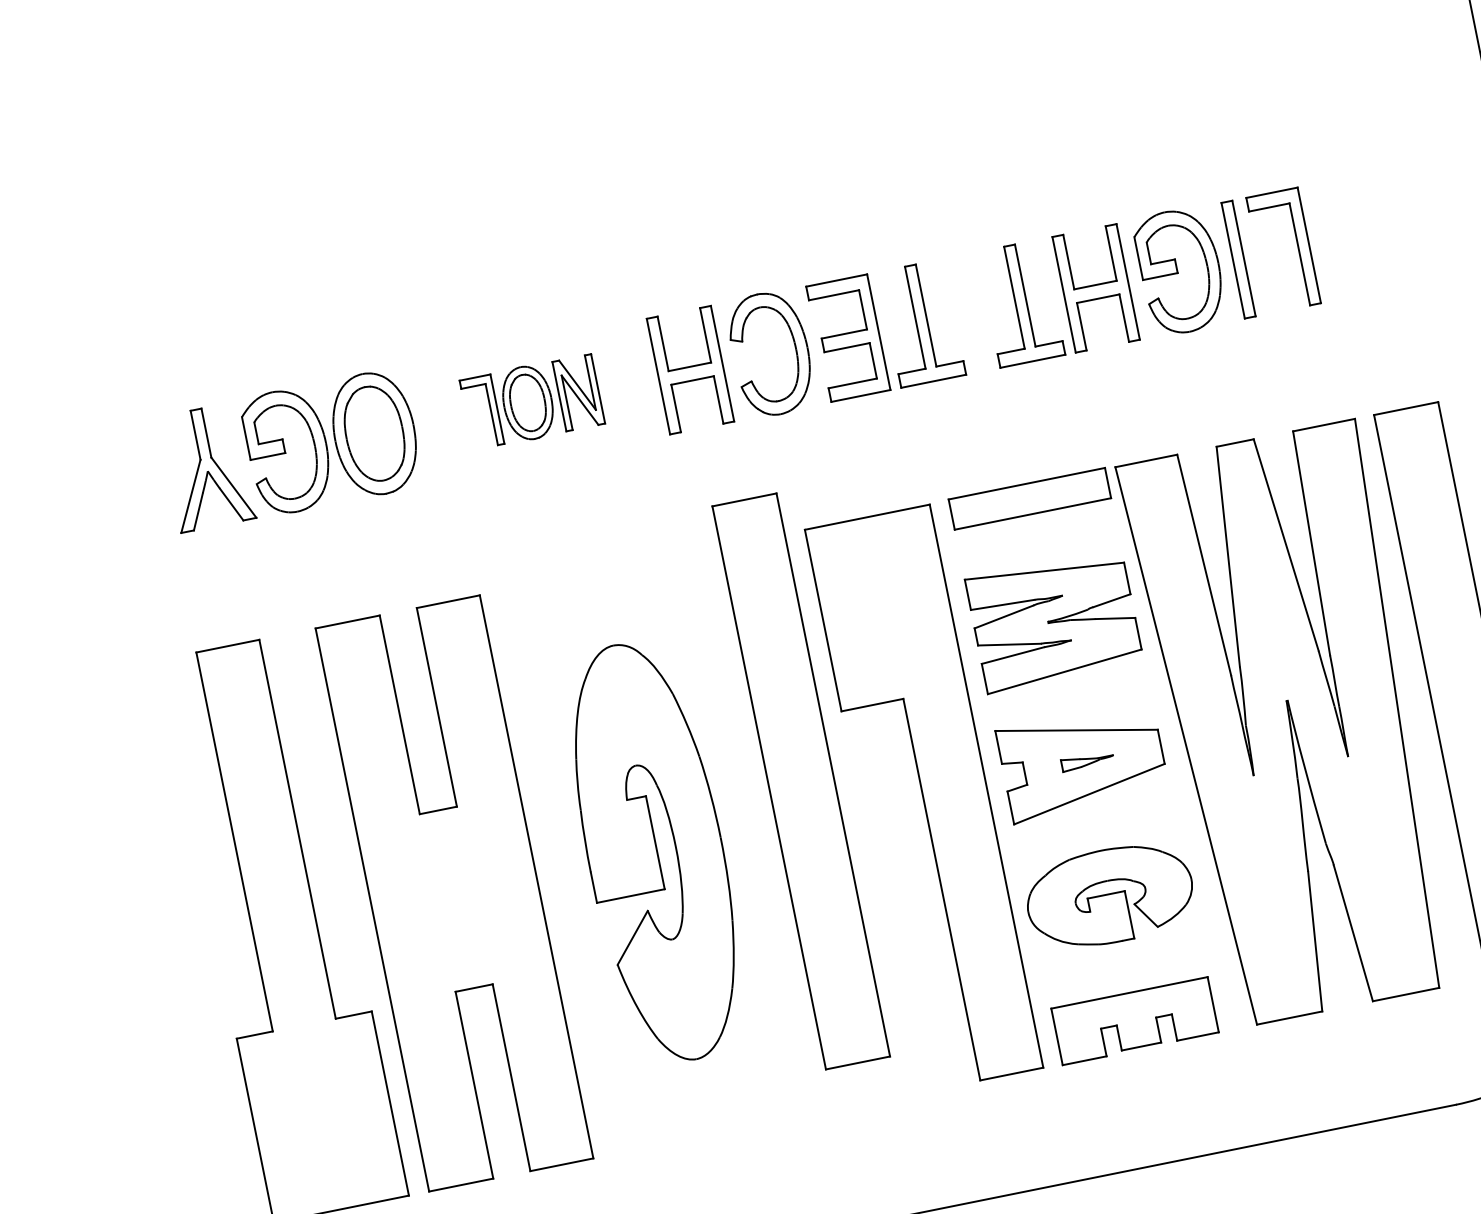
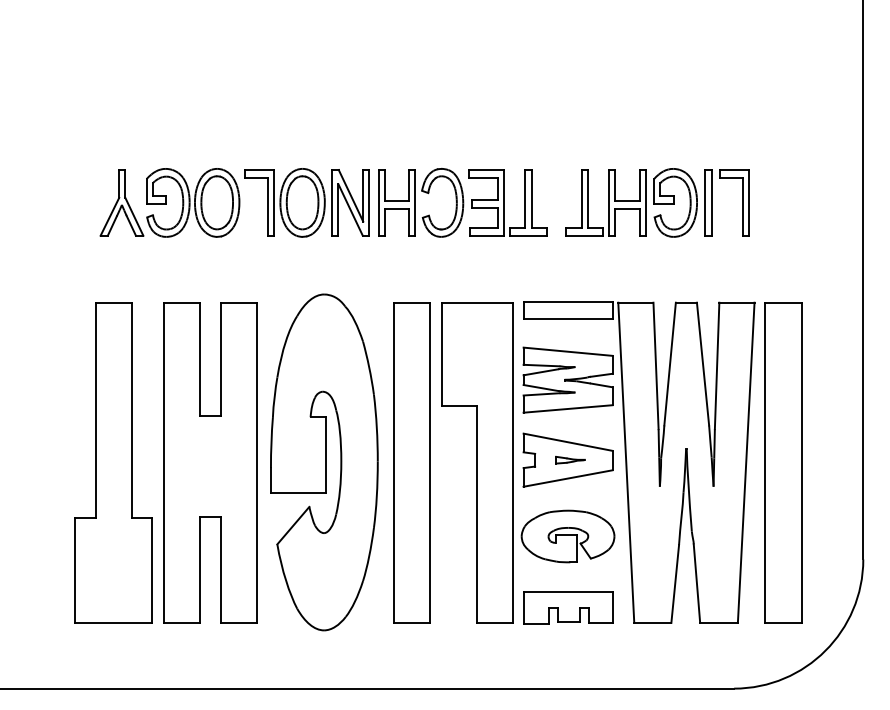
part: (531, 401) -> (306, 202), size x1.67
part: (800, 781) -> (411, 462), moved
part: (655, 852) -> (324, 462), size x1.43

